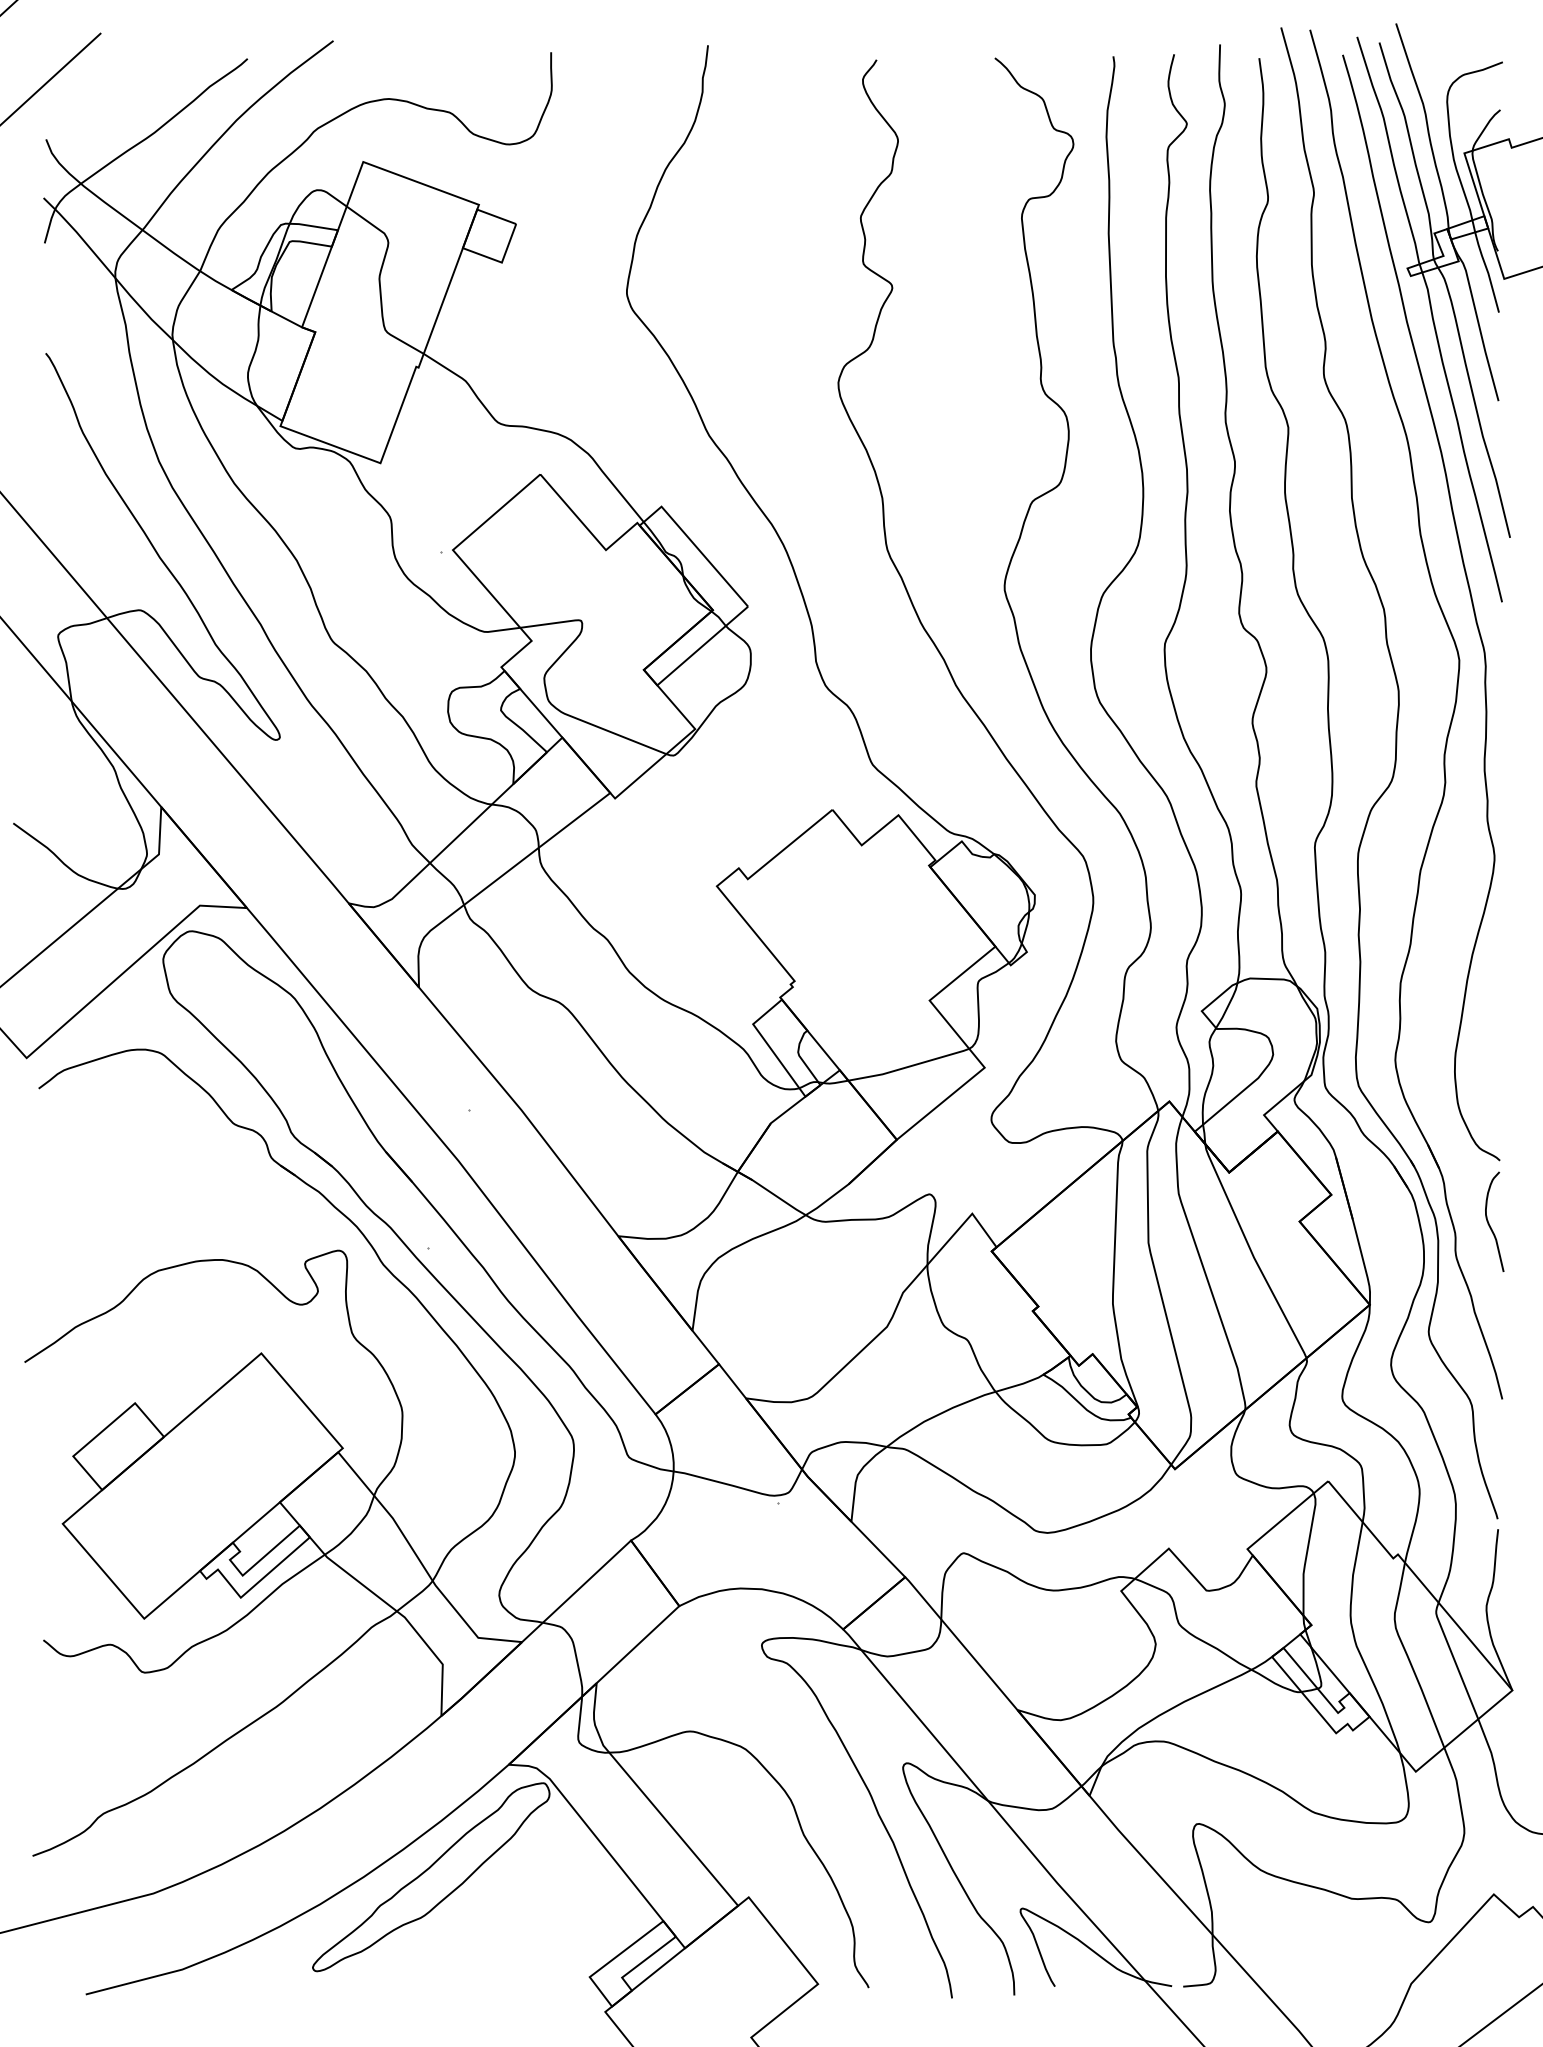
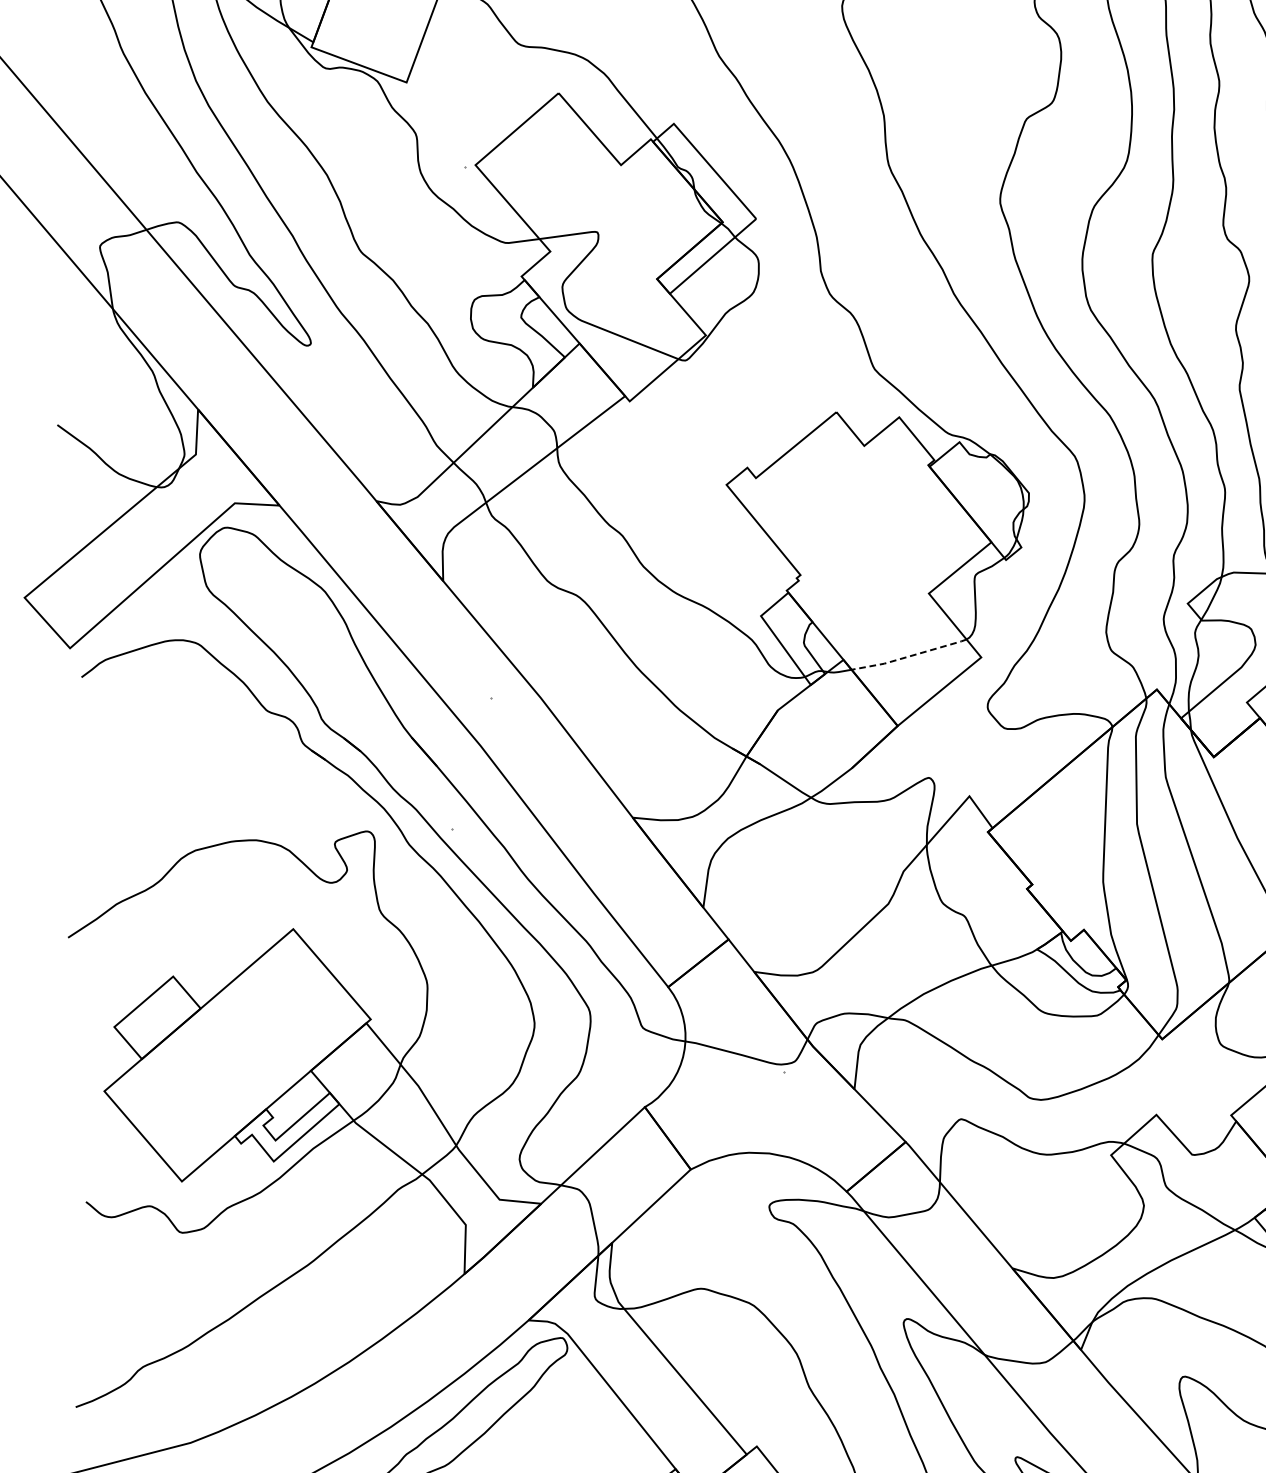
line: (909, 1066) -> (909, 656), solid -> dashed

